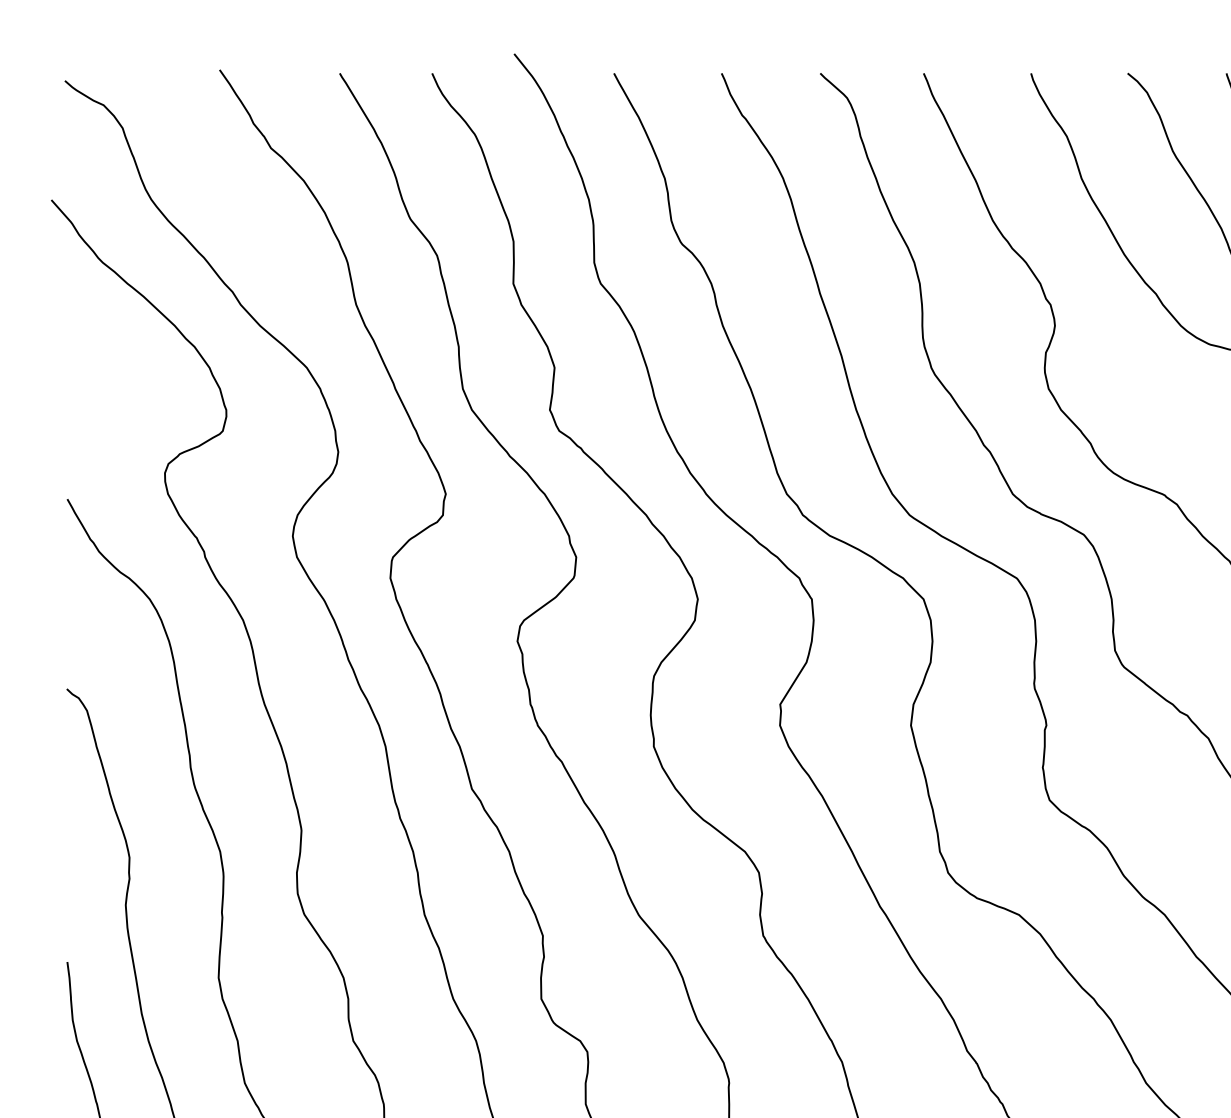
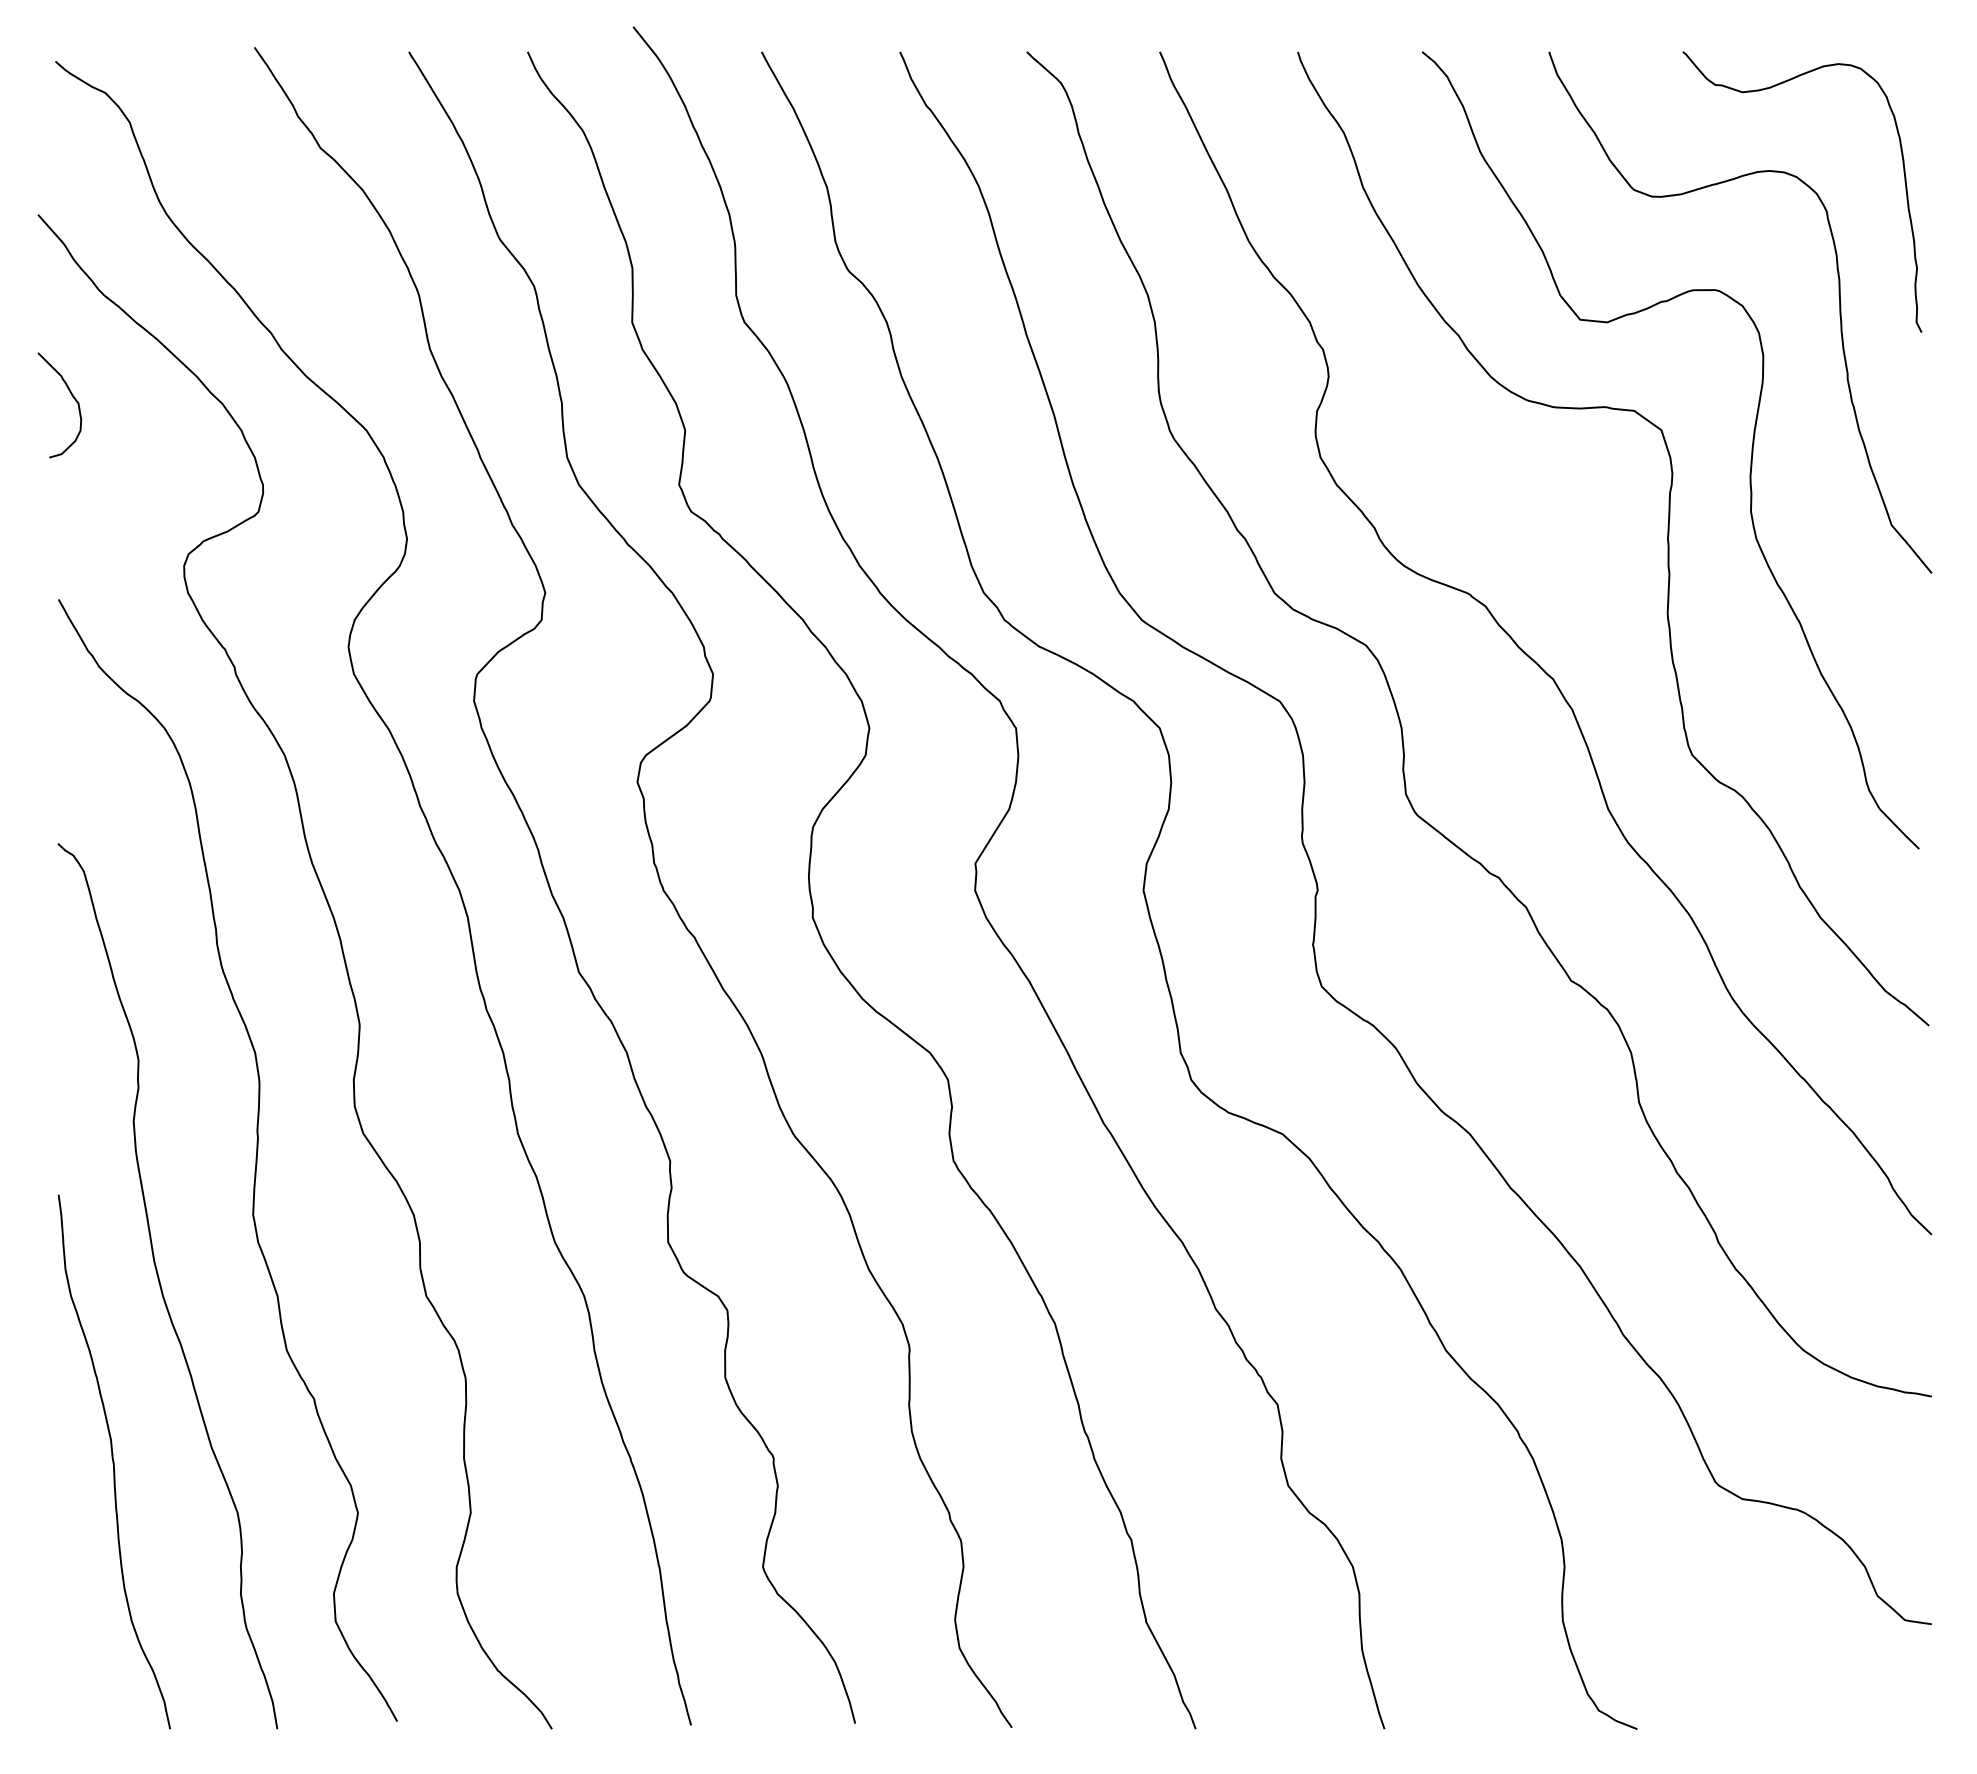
curve: (78, 342) -> (72, 397), added

